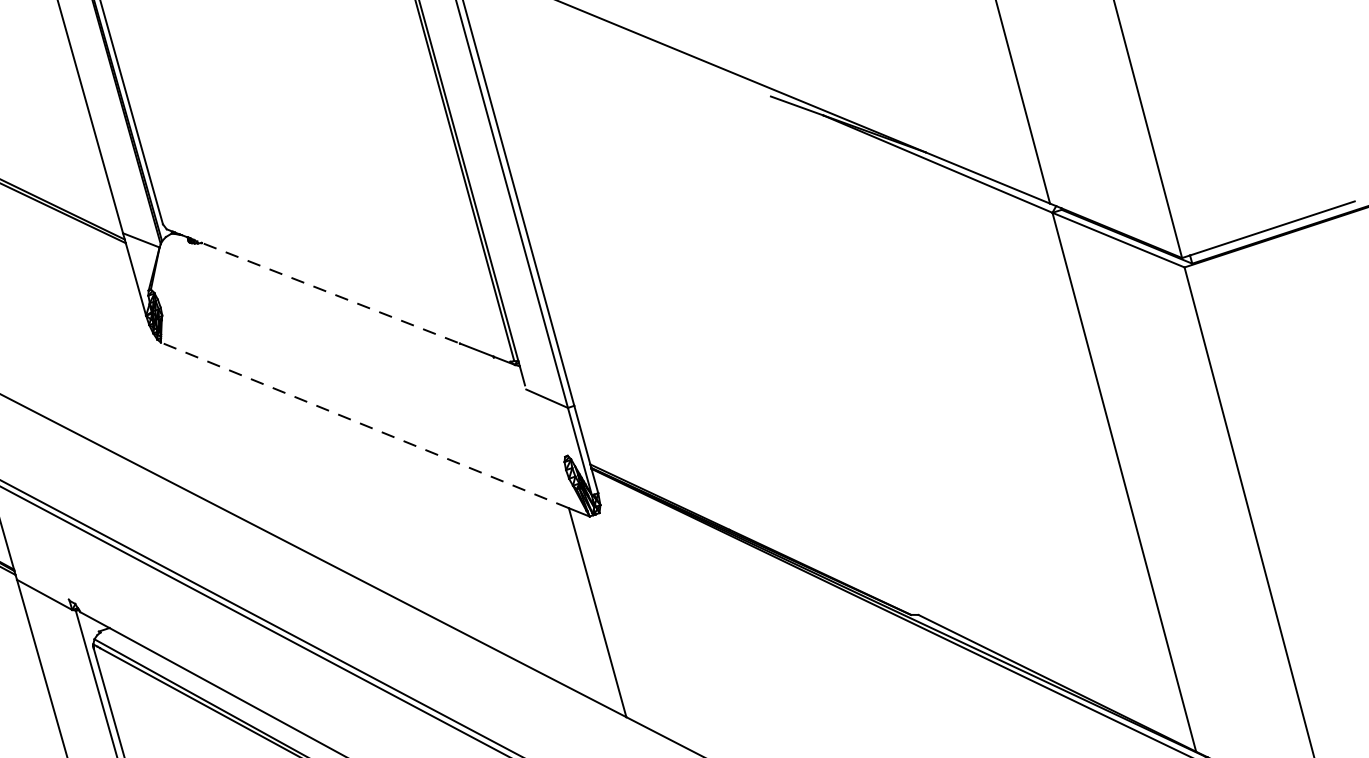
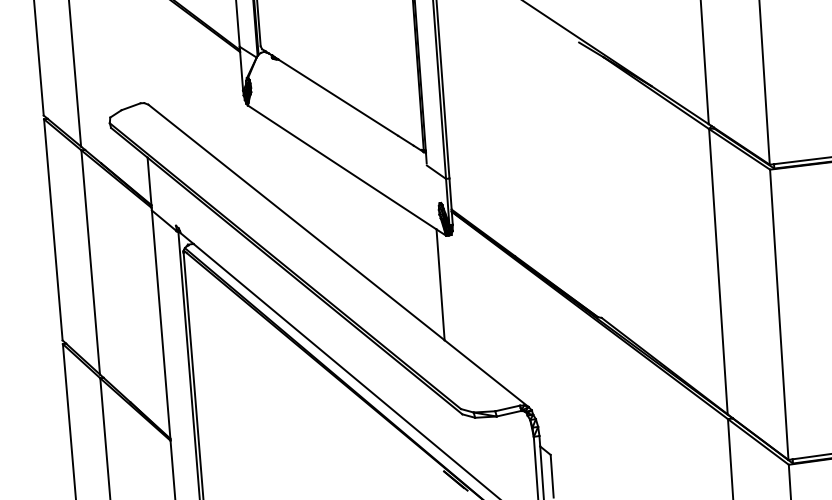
line: (322, 288) -> (334, 94), dashed -> solid
line: (365, 425) -> (342, 167), dashed -> solid

